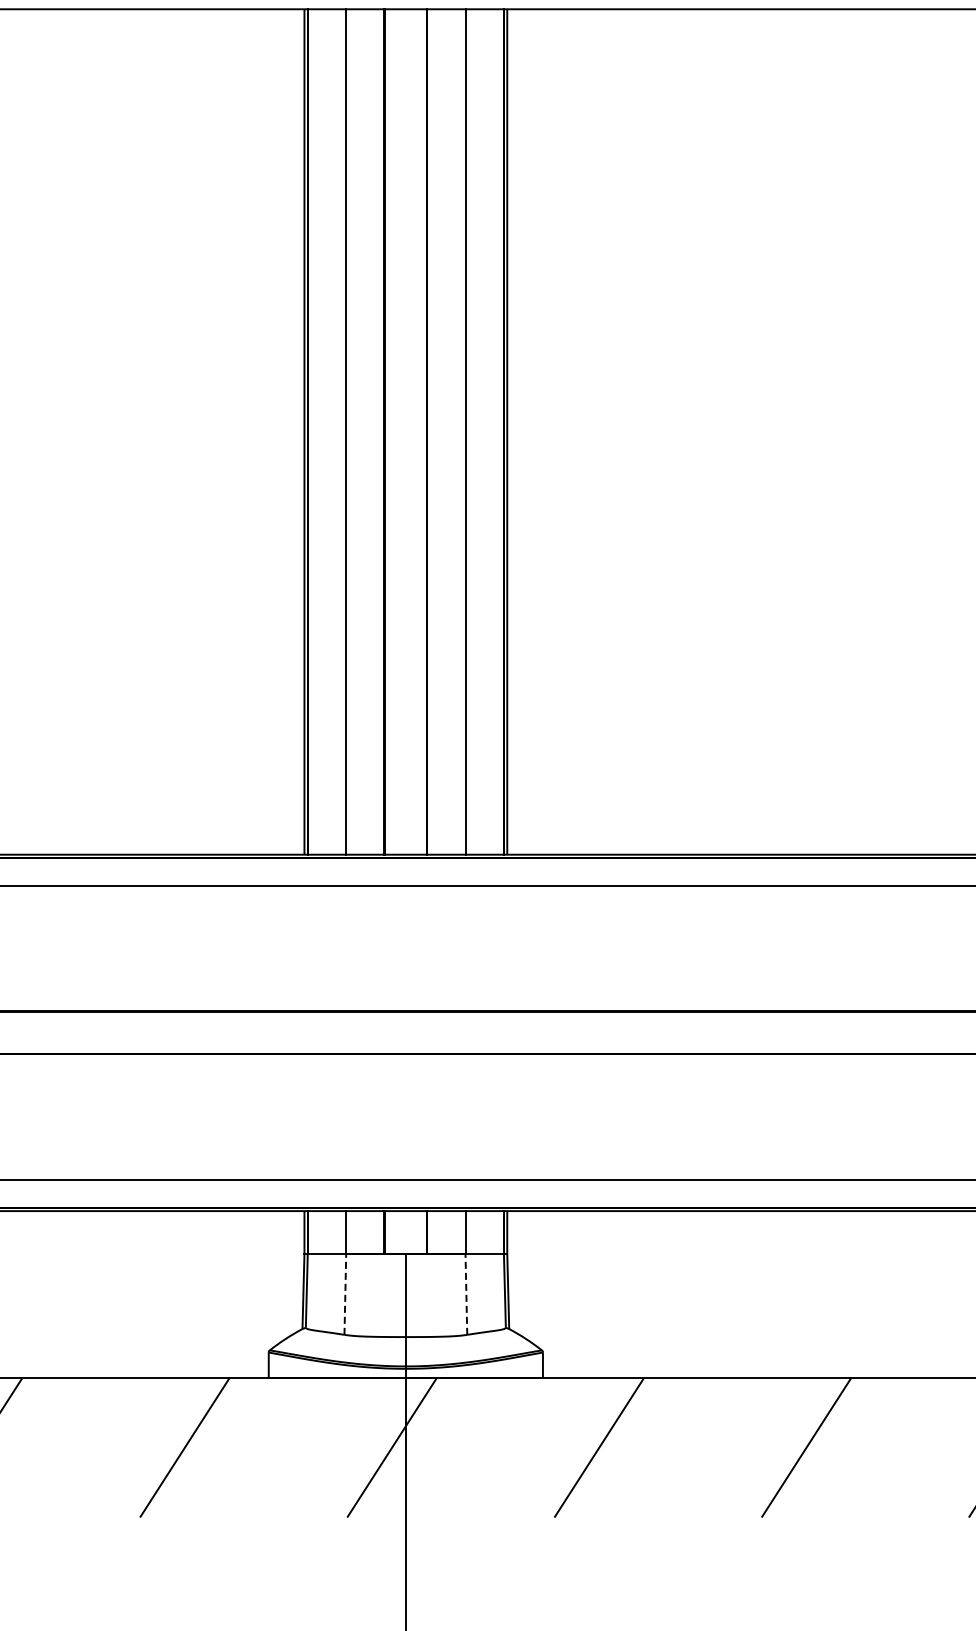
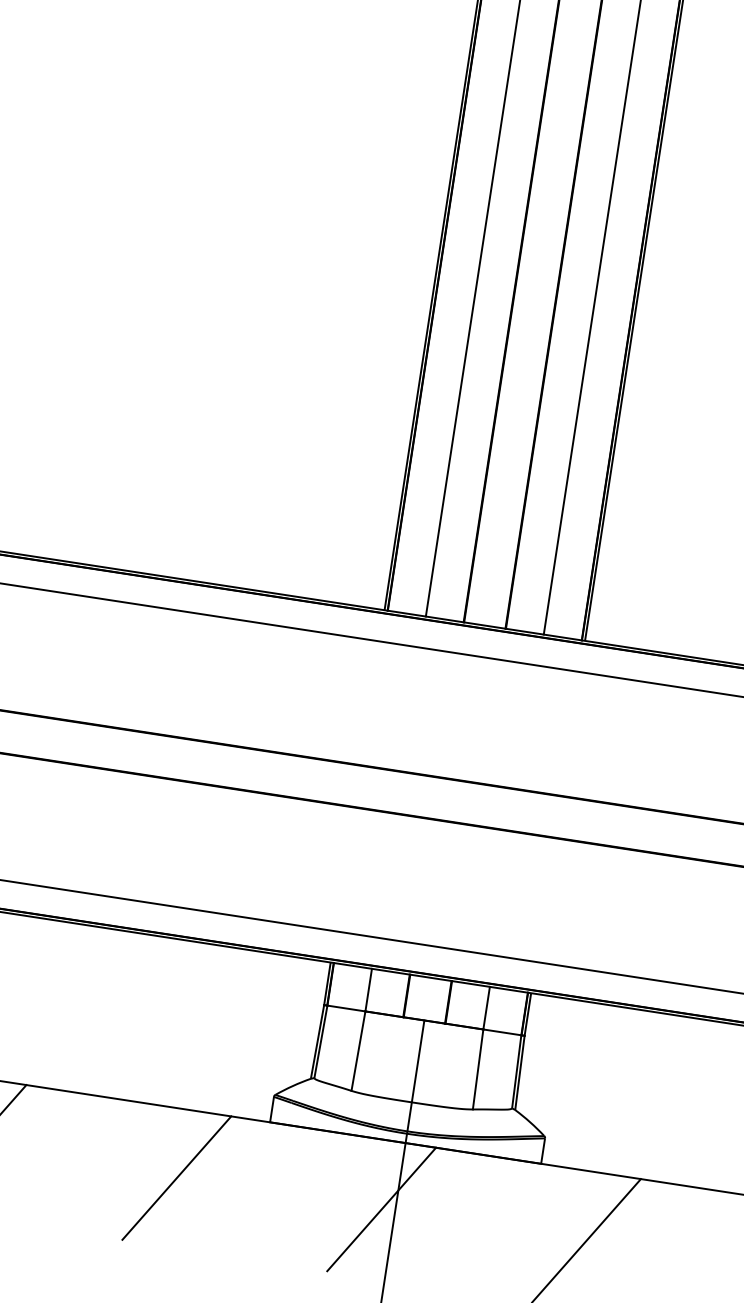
line: (345, 1294) -> (358, 1051), dashed -> solid
line: (466, 1294) -> (478, 1069), dashed -> solid

